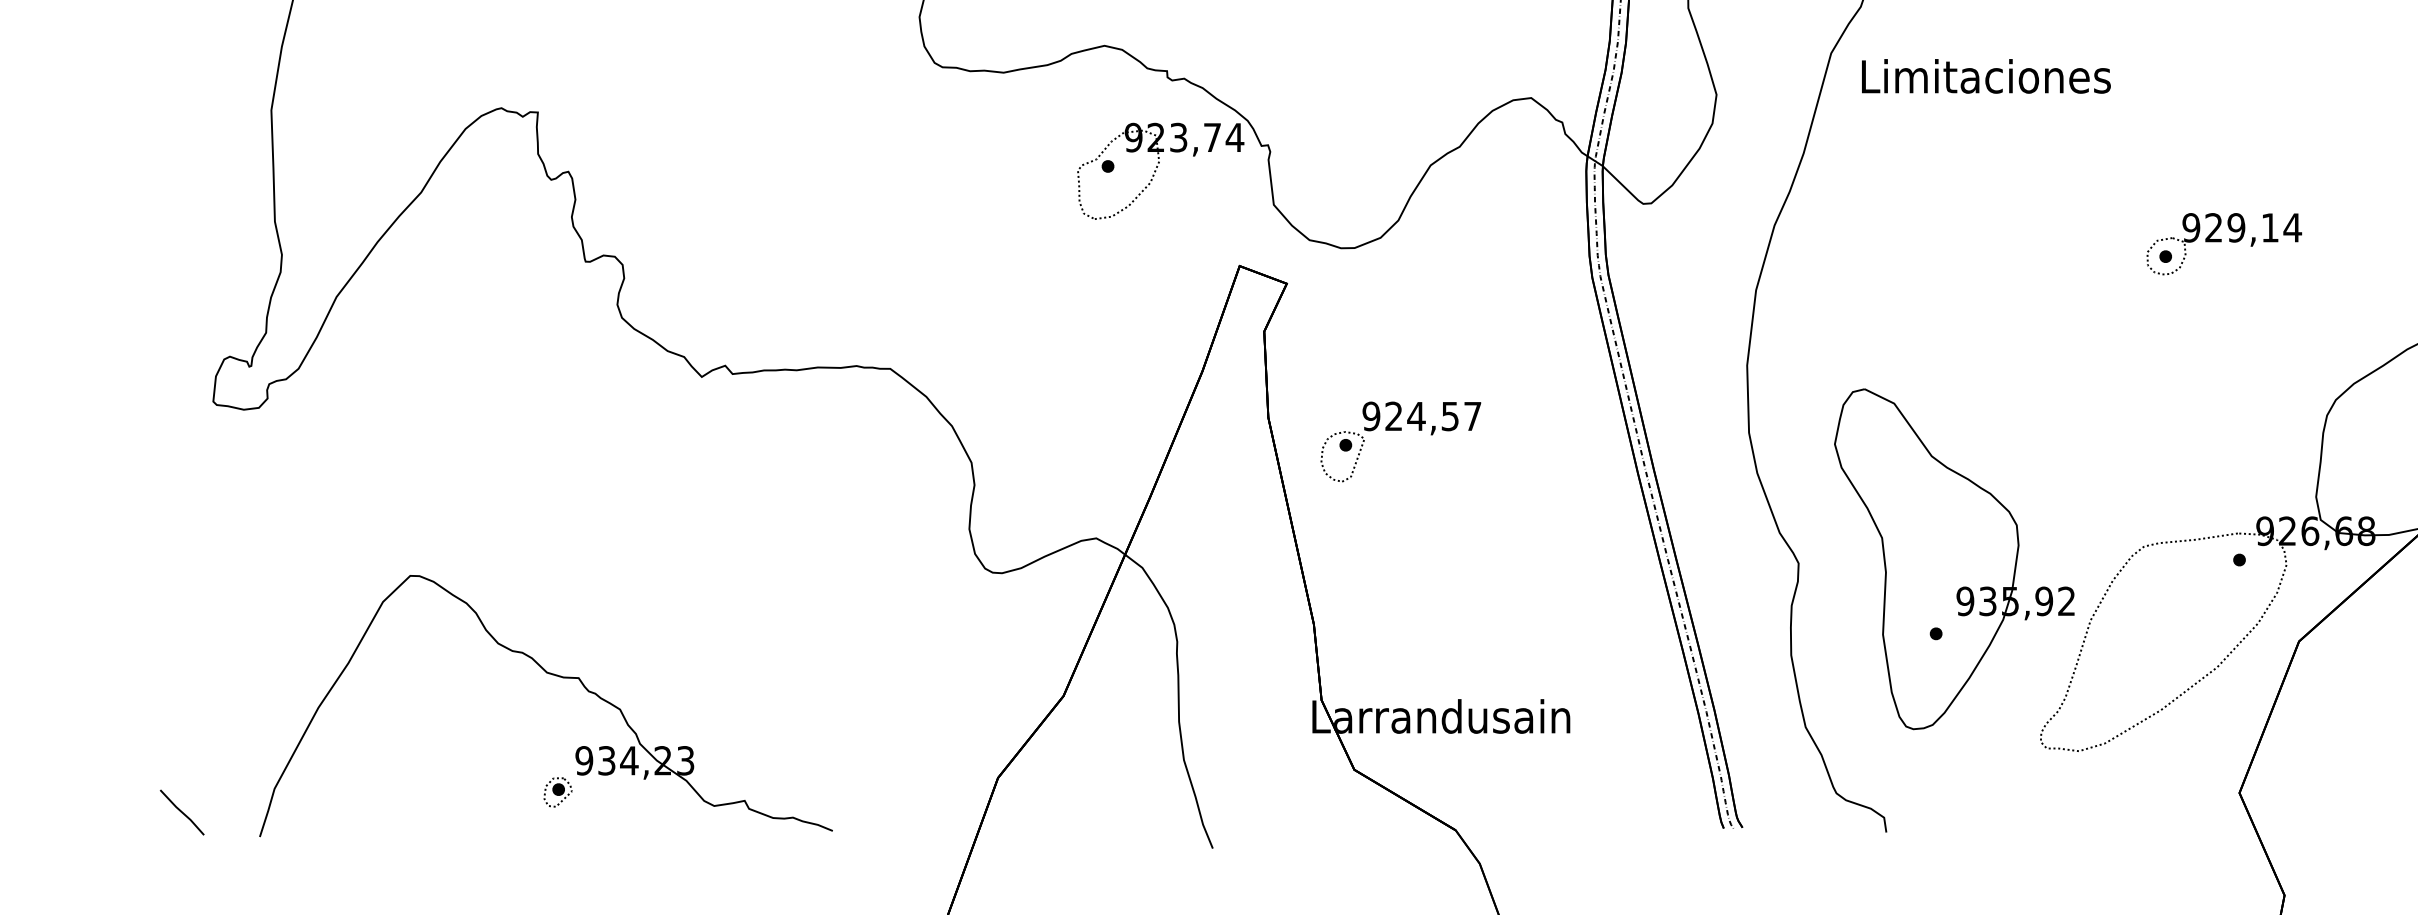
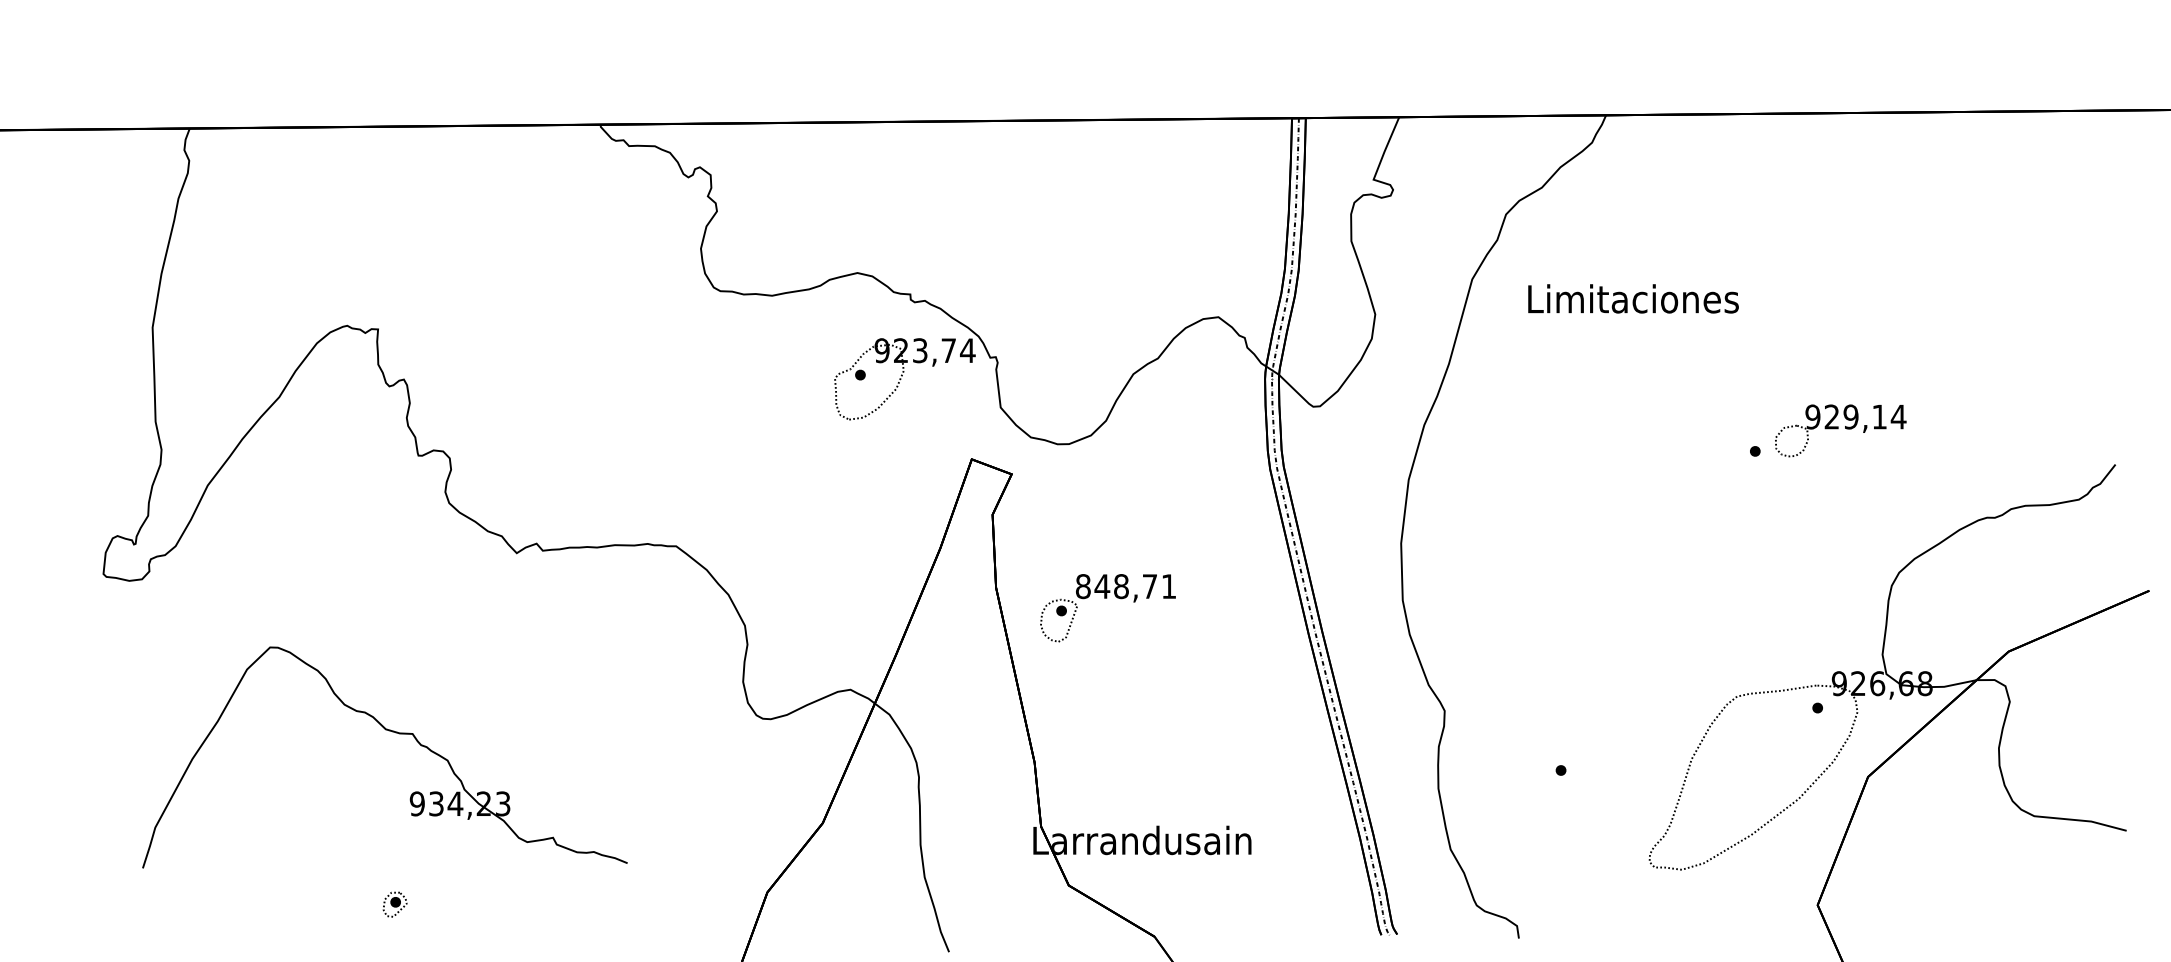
text: (1986, 75) -> (1633, 298), moved
part: (2223, 243) -> (1840, 430), moved
text: (1421, 416) -> (1125, 586), 924,57 -> 848,71
part: (1954, 558) -> (1576, 706), removed
part: (554, 676) -> (392, 732), moved
line: (182, 812) -> (77, 921), removed

